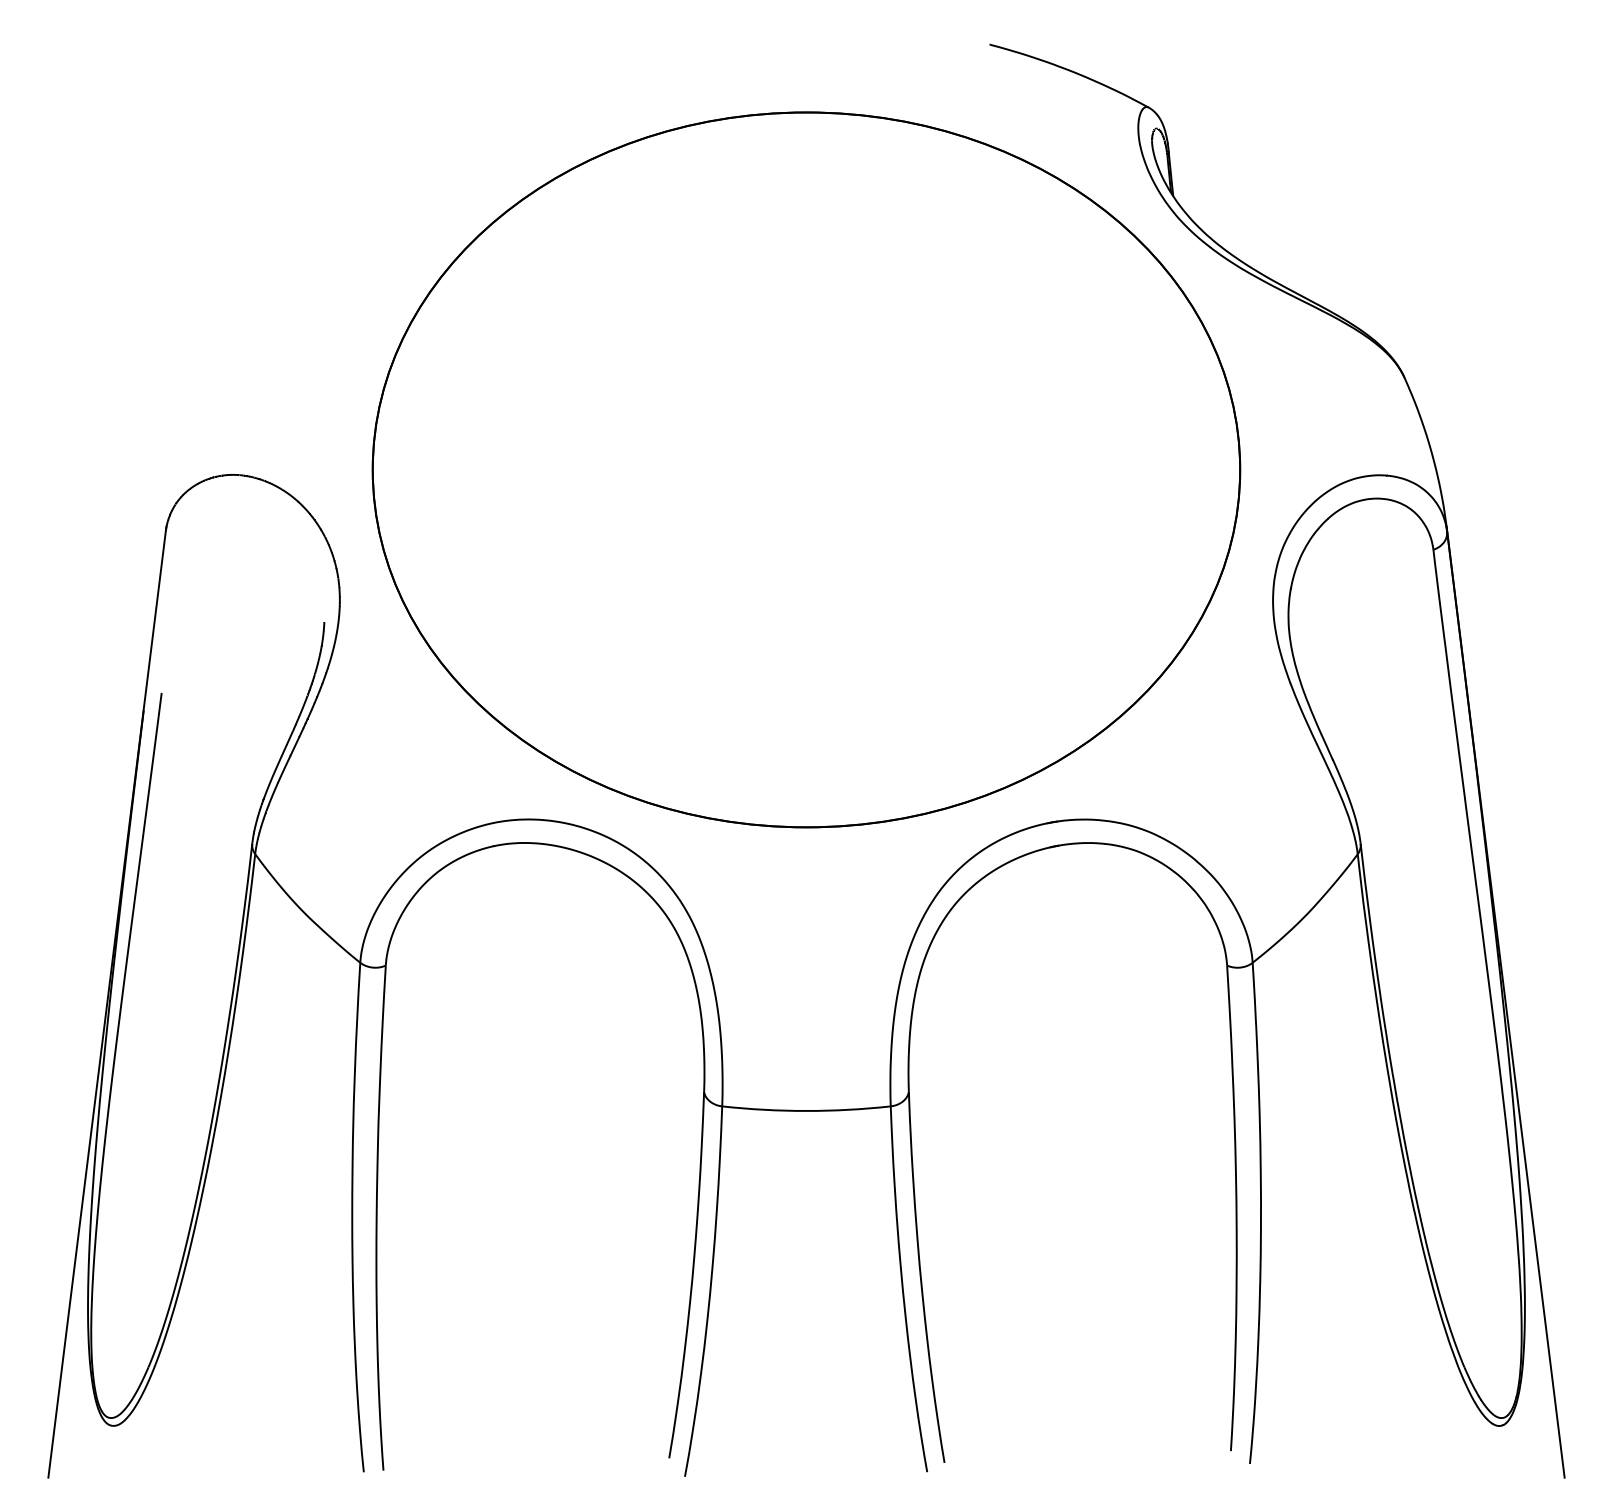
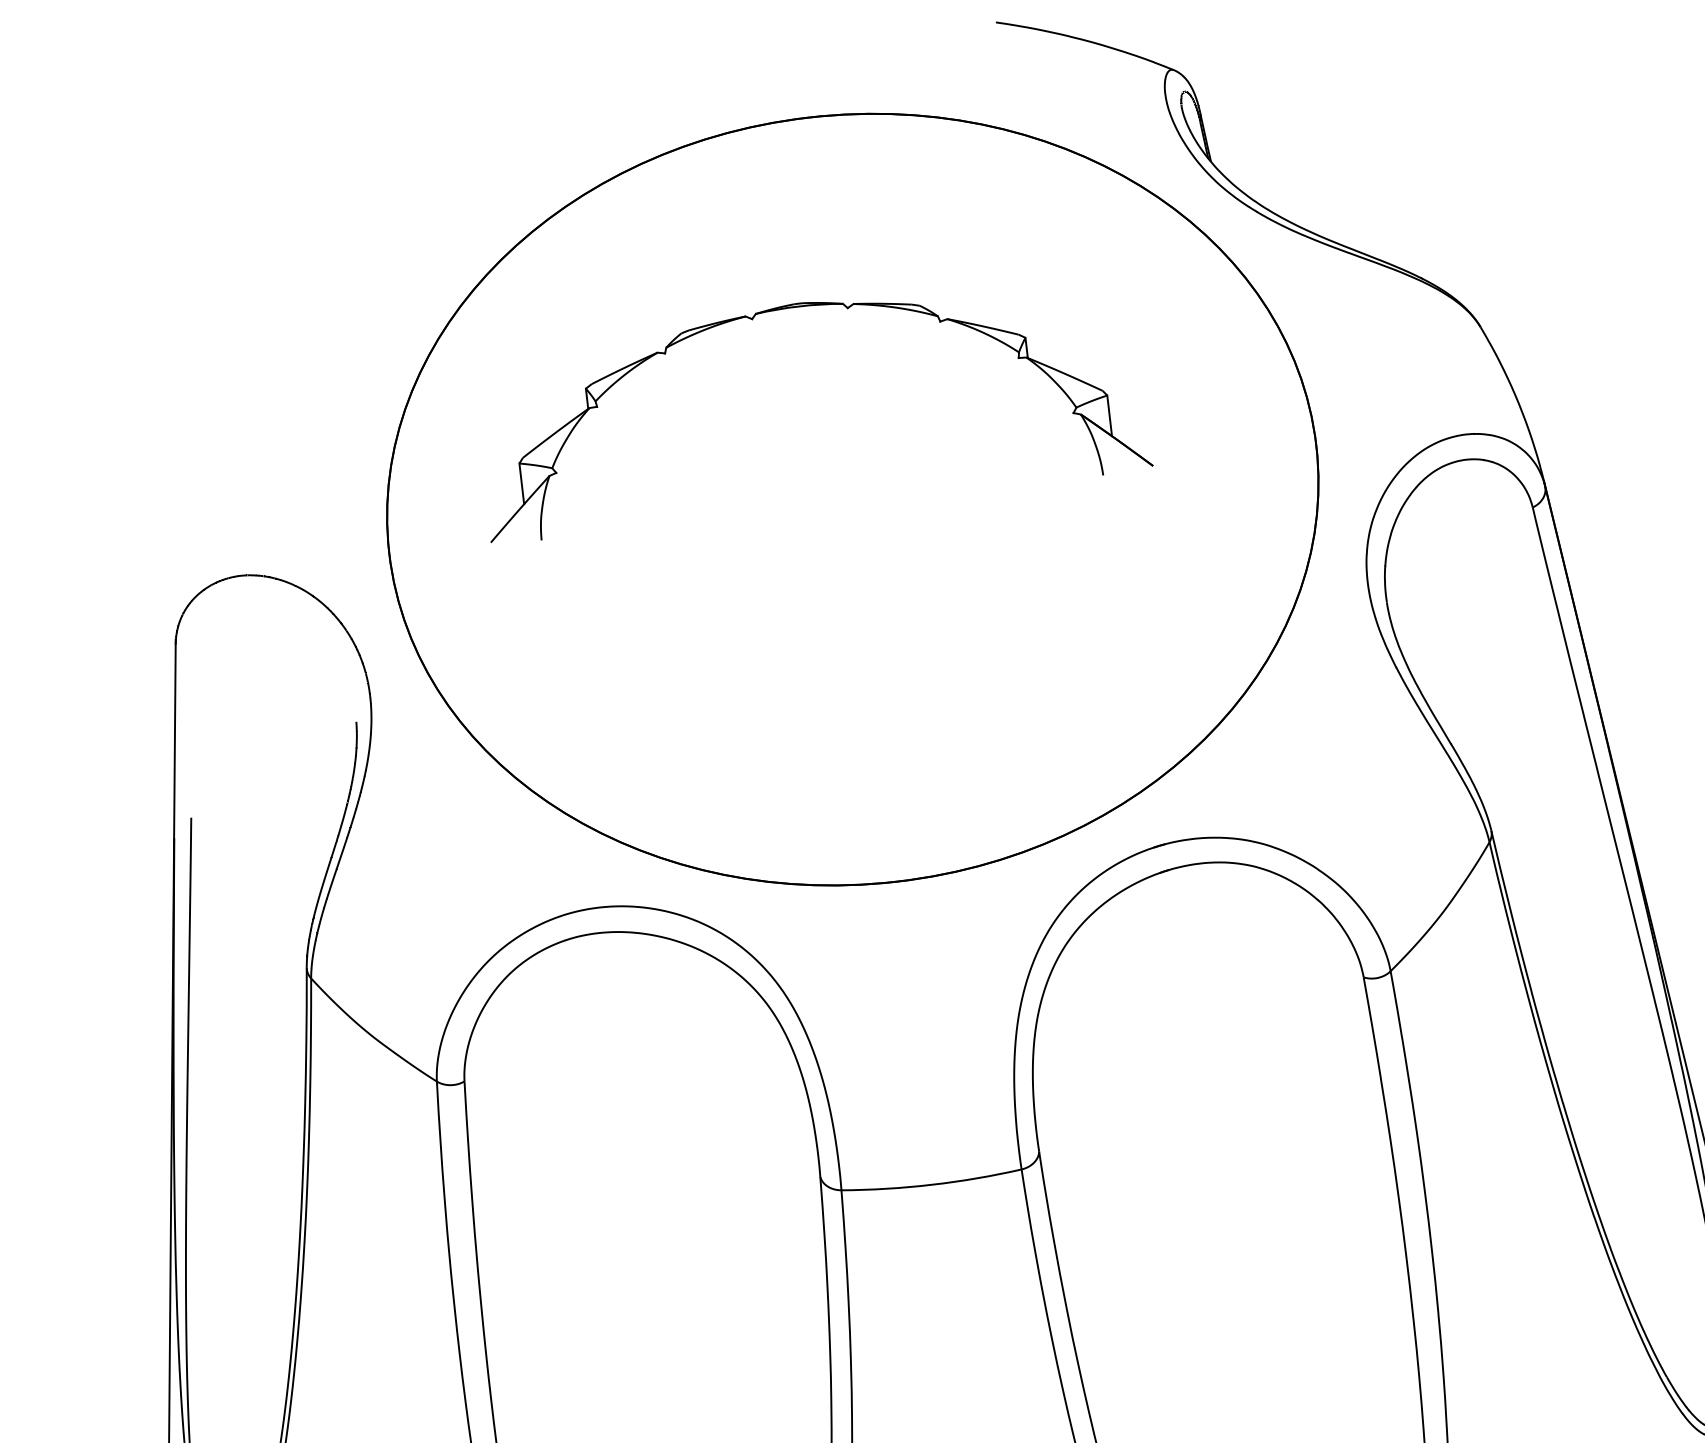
part: (777, 286) -> (799, 307), added

